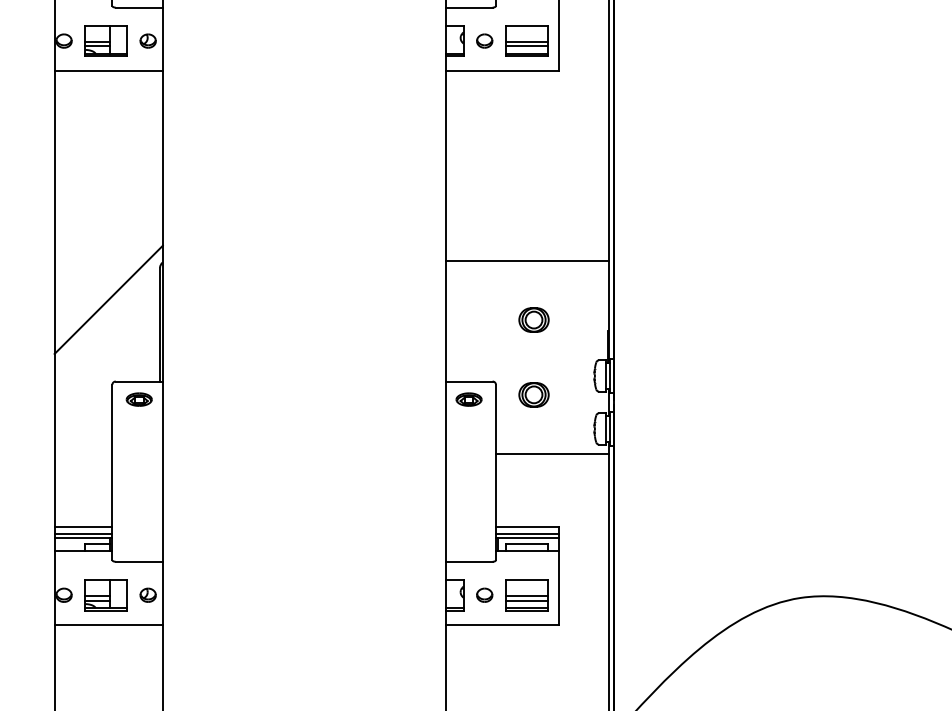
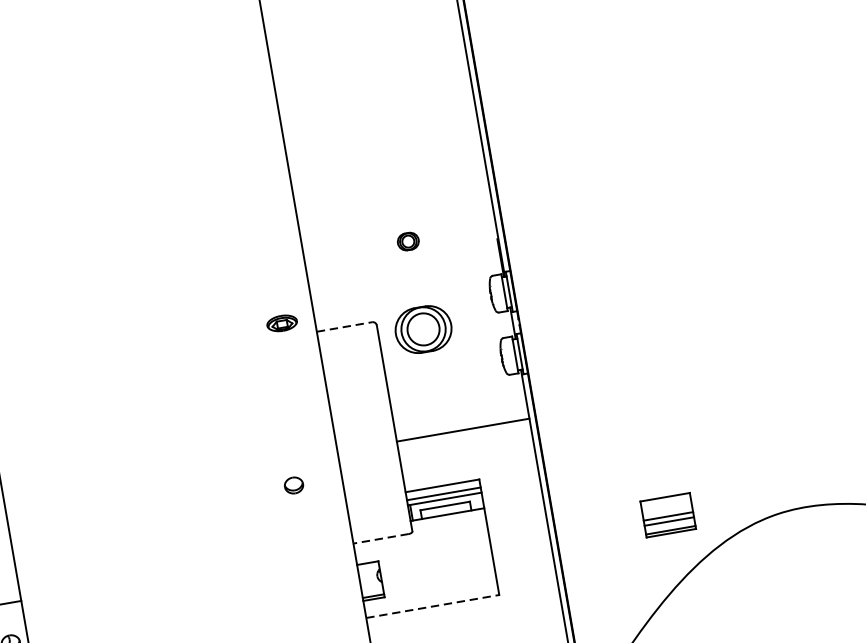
line: (526, 261) -> (387, 174), removed
part: (533, 319) -> (407, 241), size x0.6
line: (469, 381) -> (345, 326), solid -> dashed
part: (533, 394) -> (422, 329), size x1.6
part: (468, 399) -> (281, 323), moved
line: (552, 453) -> (463, 429), moved
line: (469, 561) -> (381, 538), solid -> dashed
part: (484, 594) -> (293, 484), moved
part: (526, 595) -> (667, 515), moved
line: (502, 625) -> (433, 606), solid -> dashed

